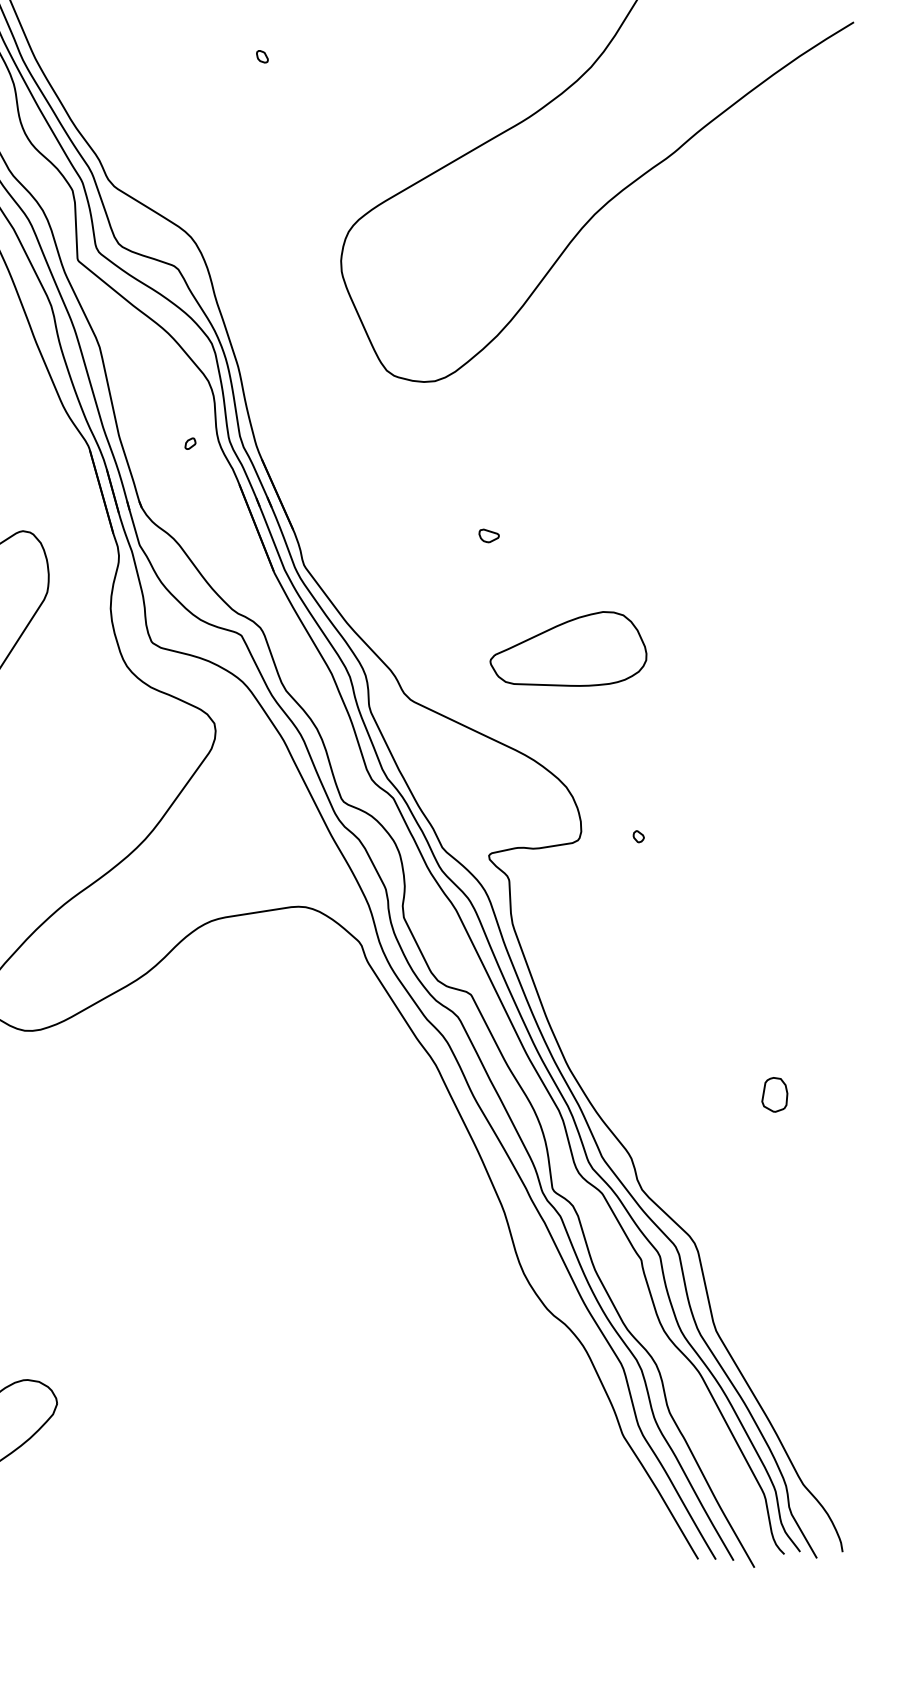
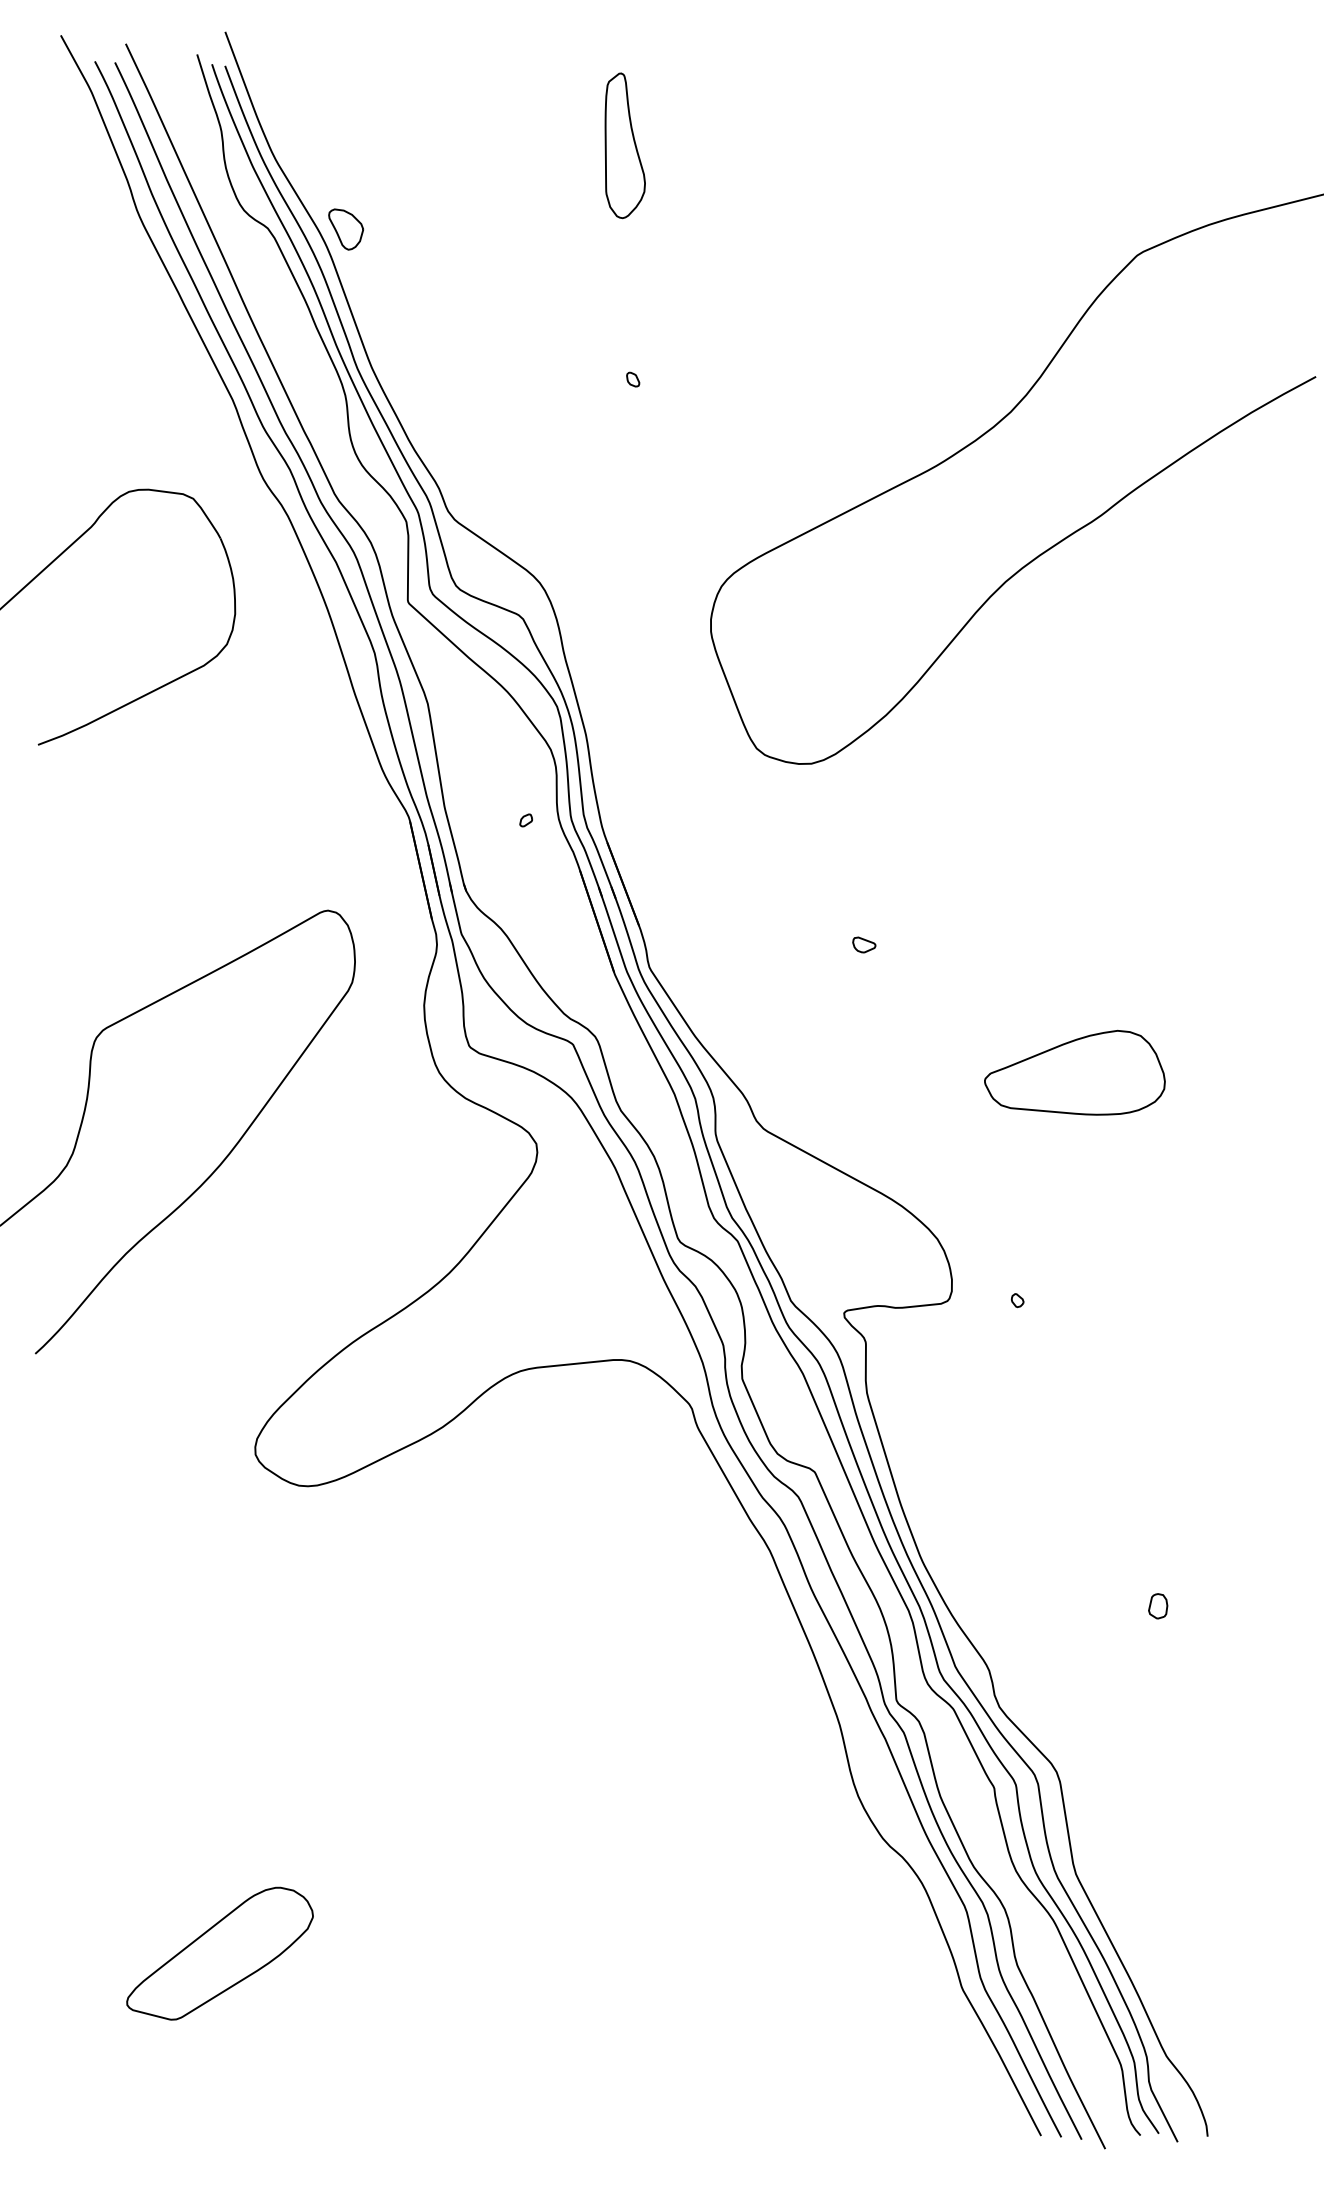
part: (567, 650) -> (1074, 1072), moved
part: (775, 1095) -> (1158, 1606), size x0.62

